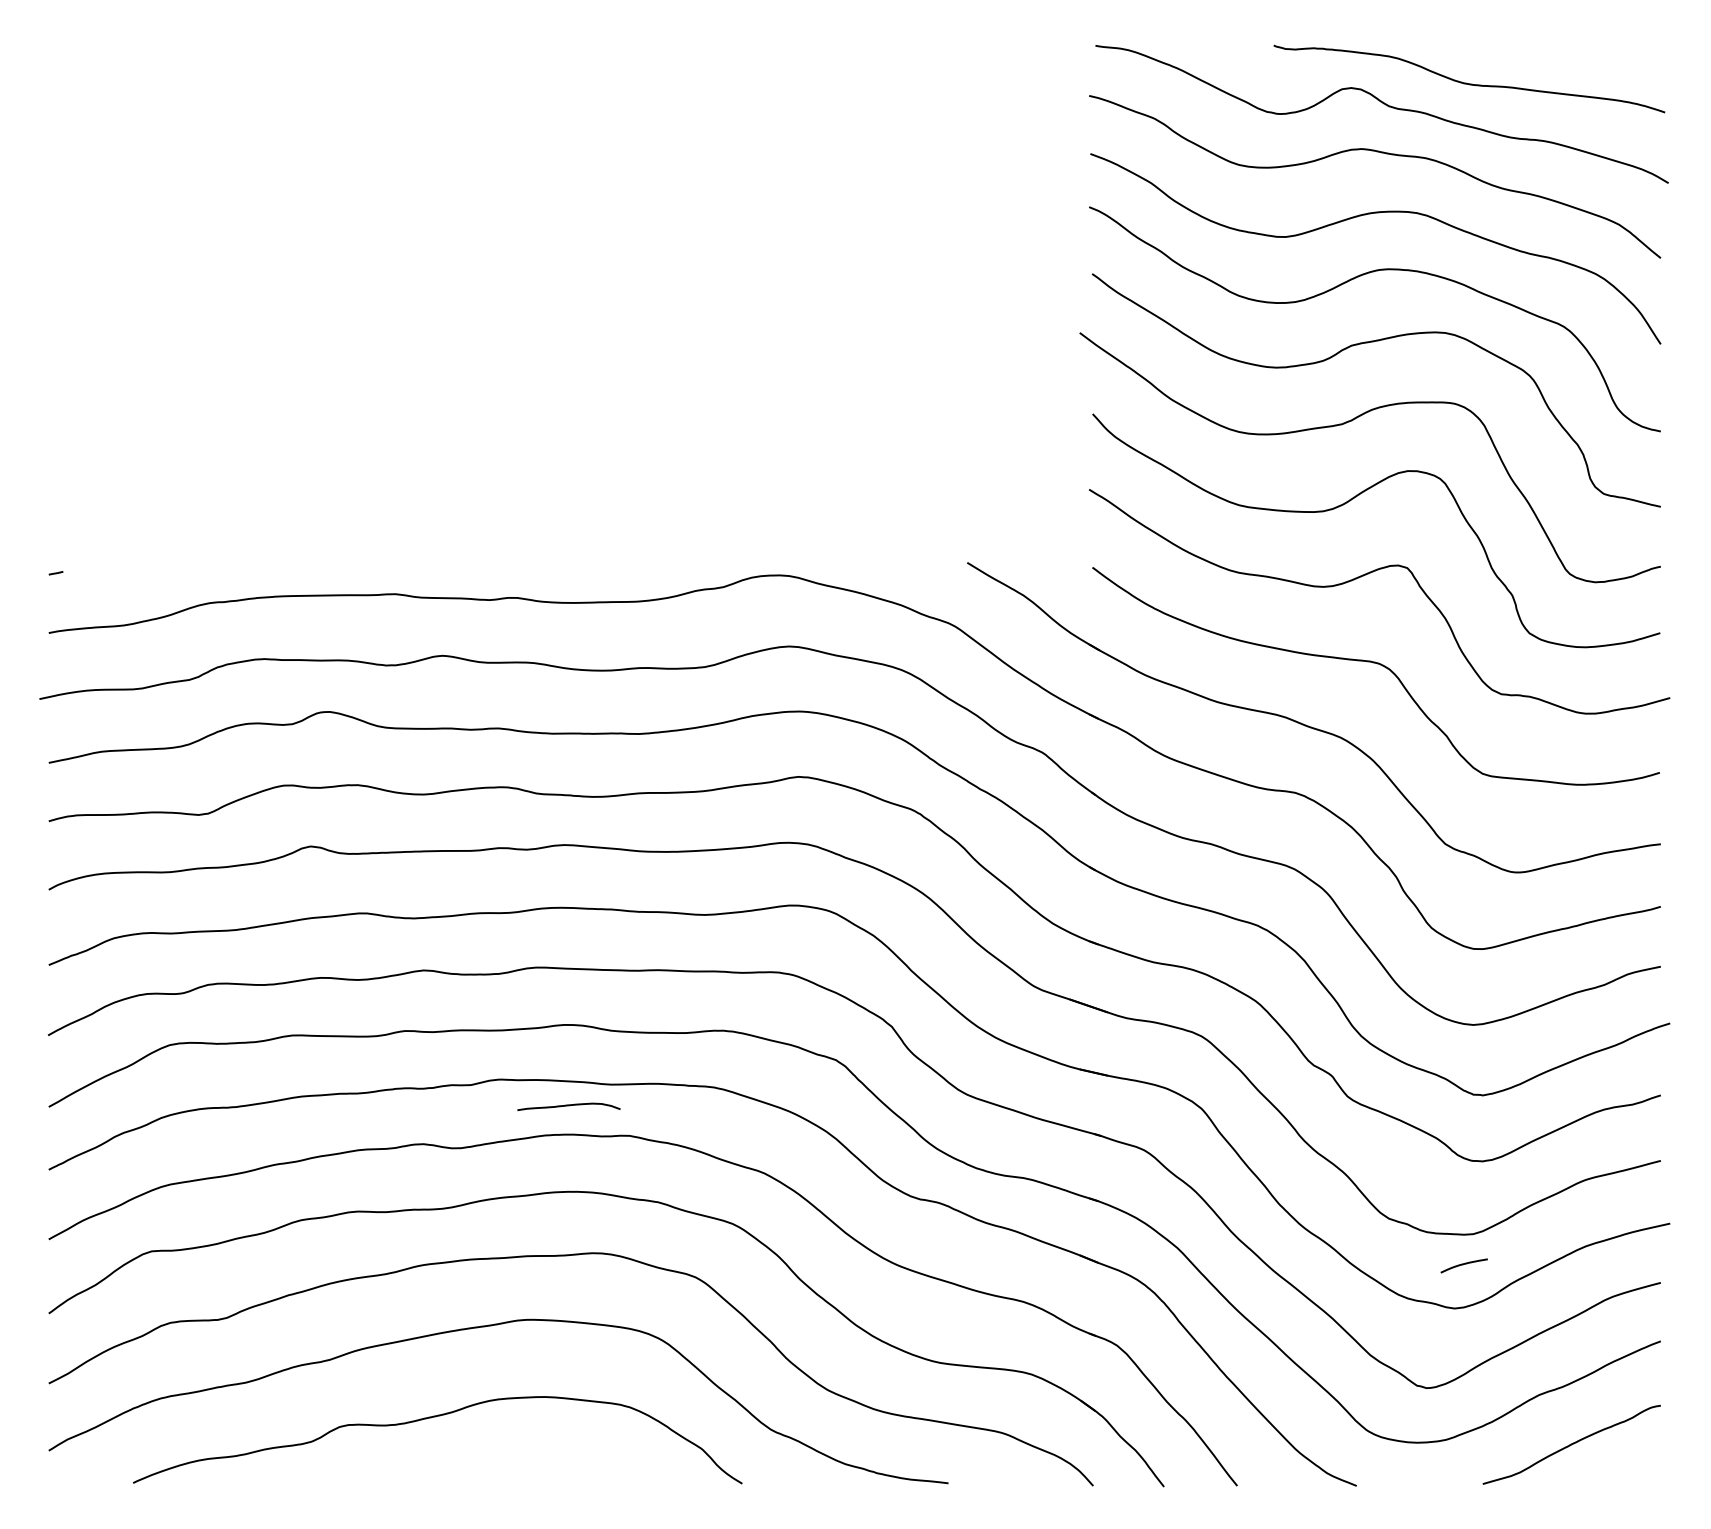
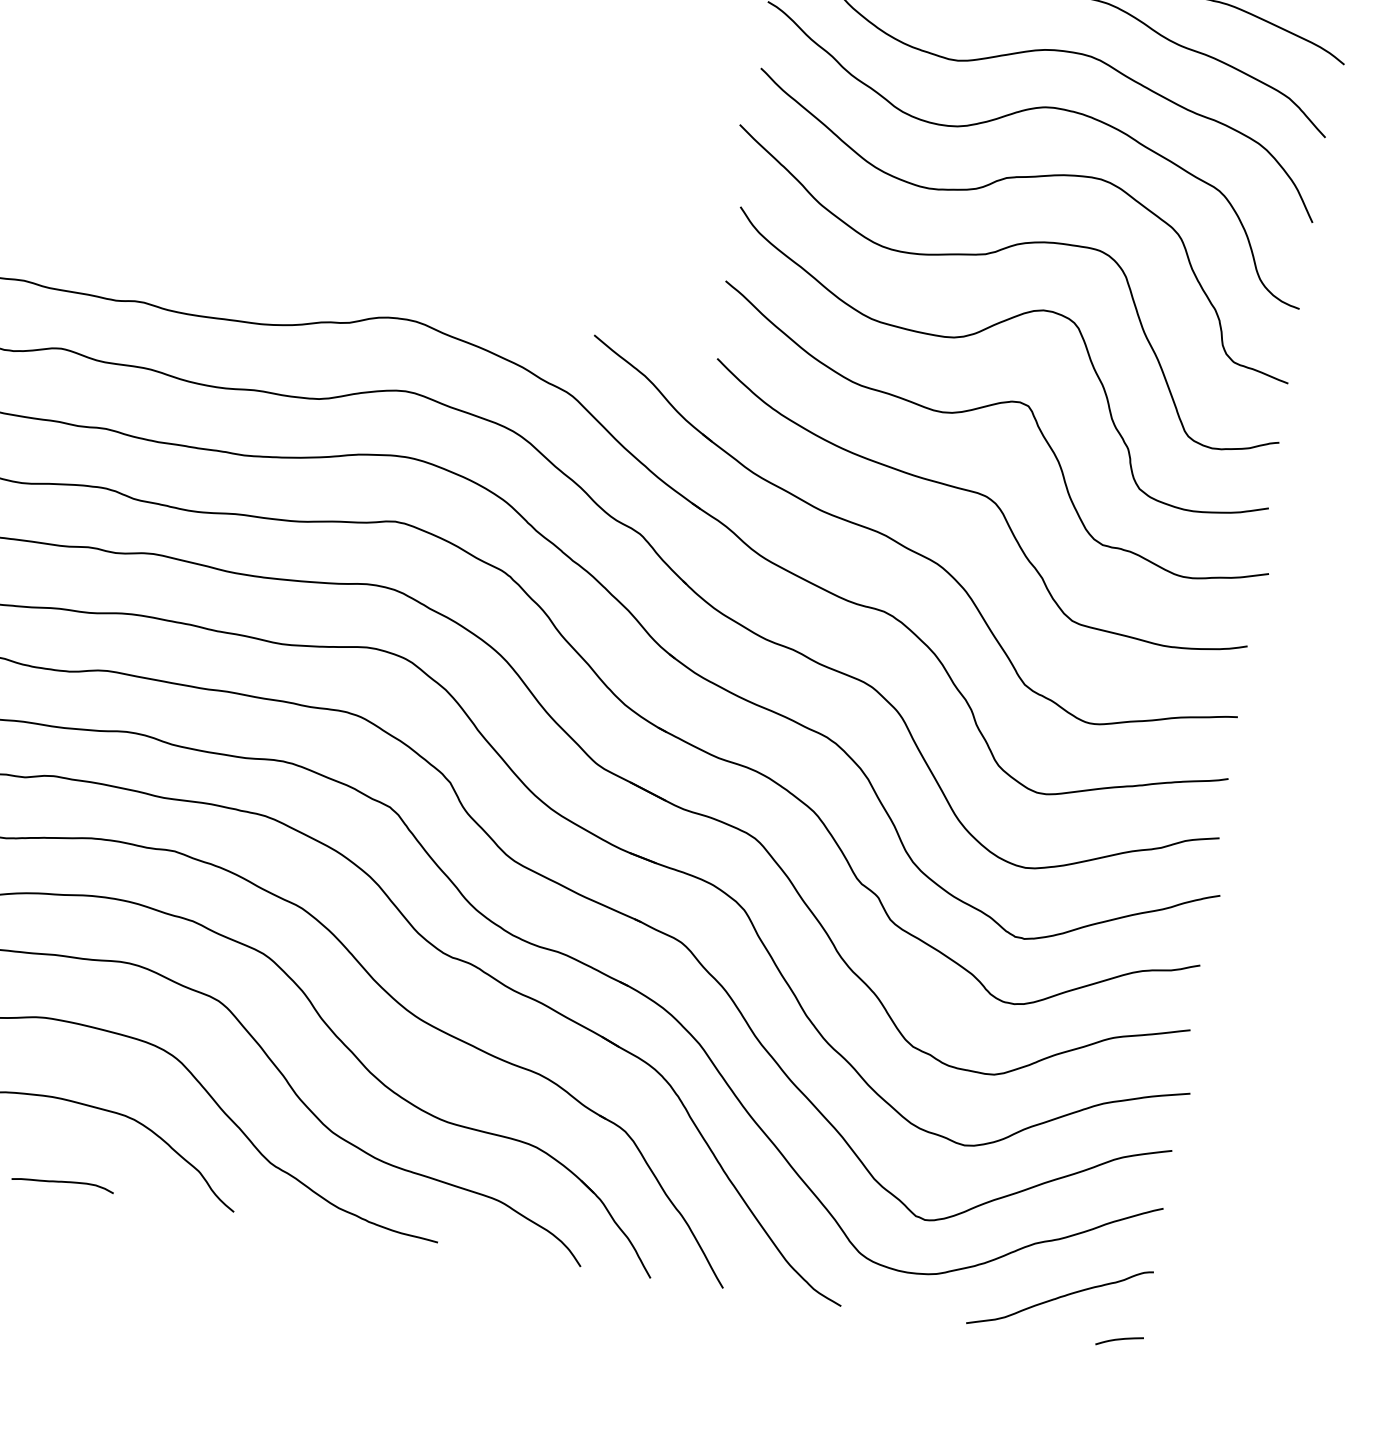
curve: (568, 1106) -> (62, 1182), moved
curve: (1463, 1265) -> (1118, 1340), moved

